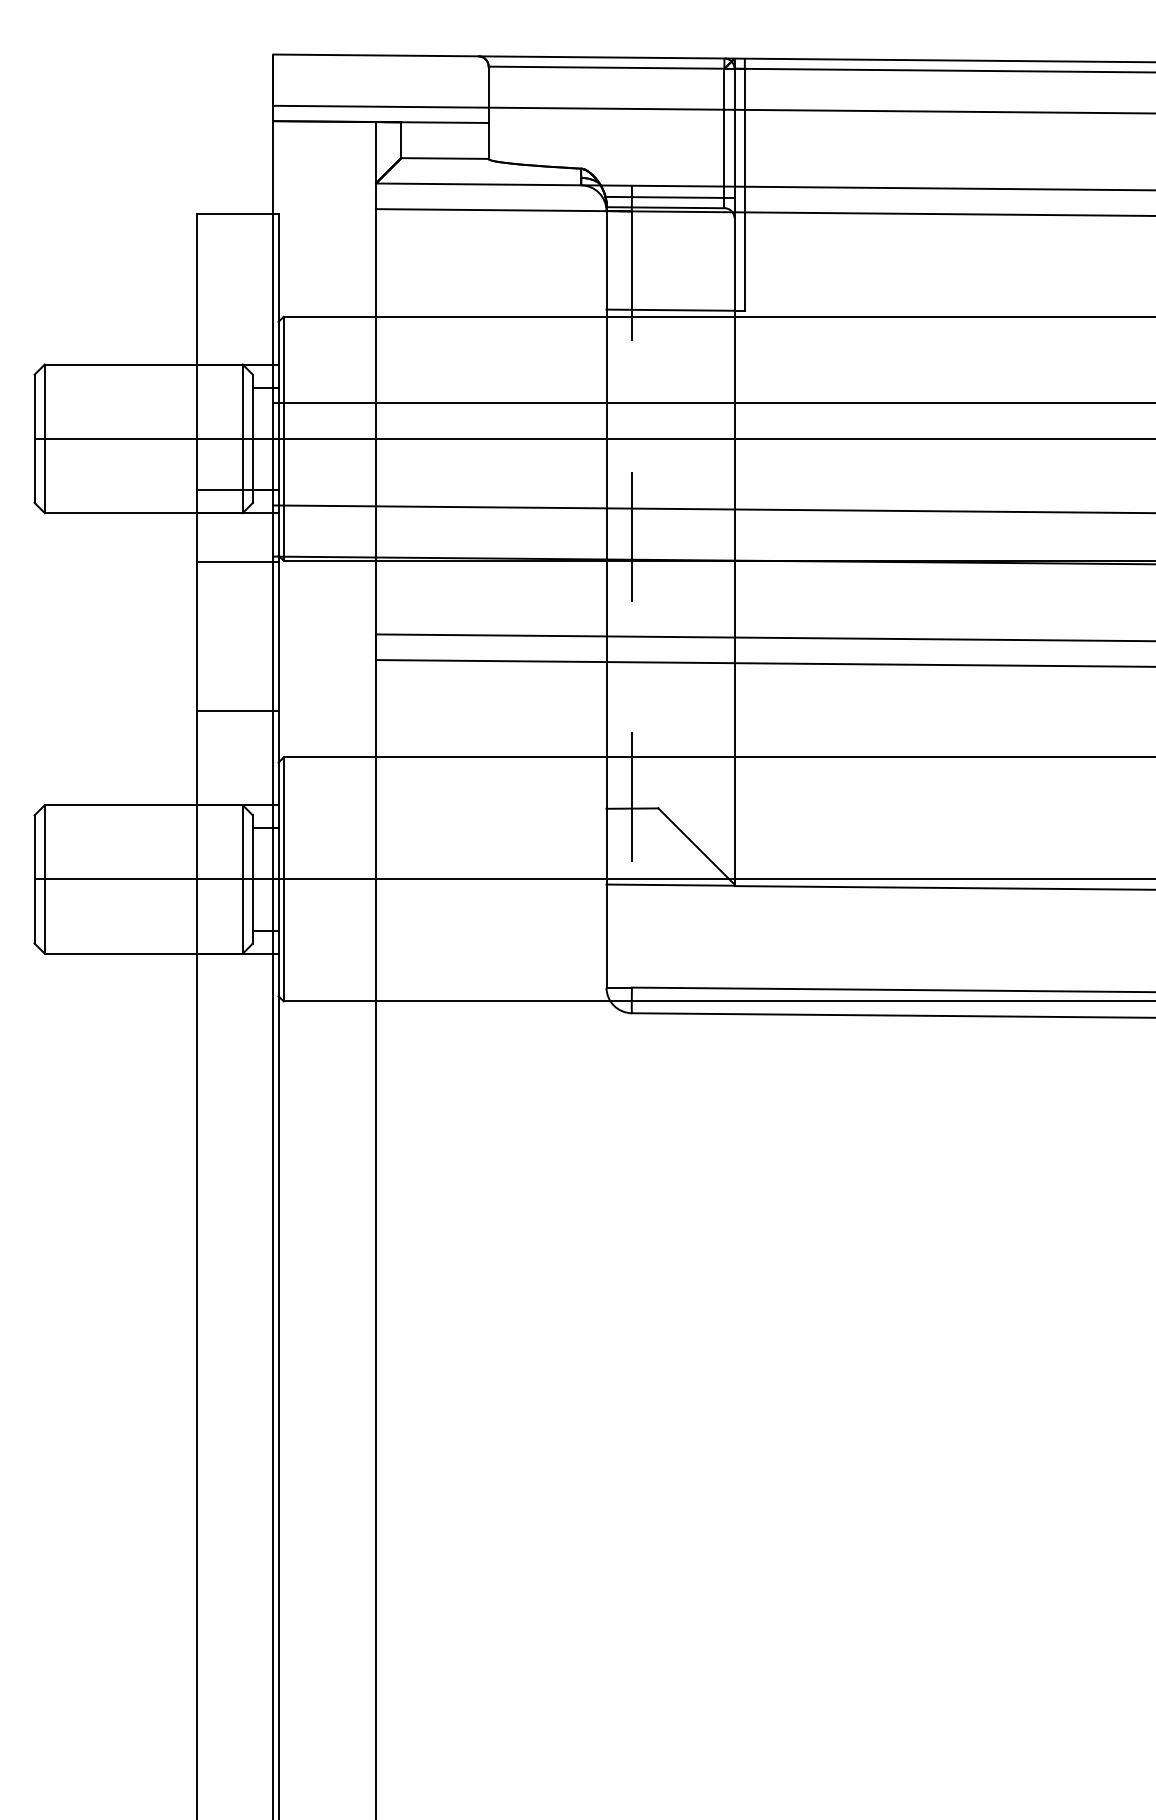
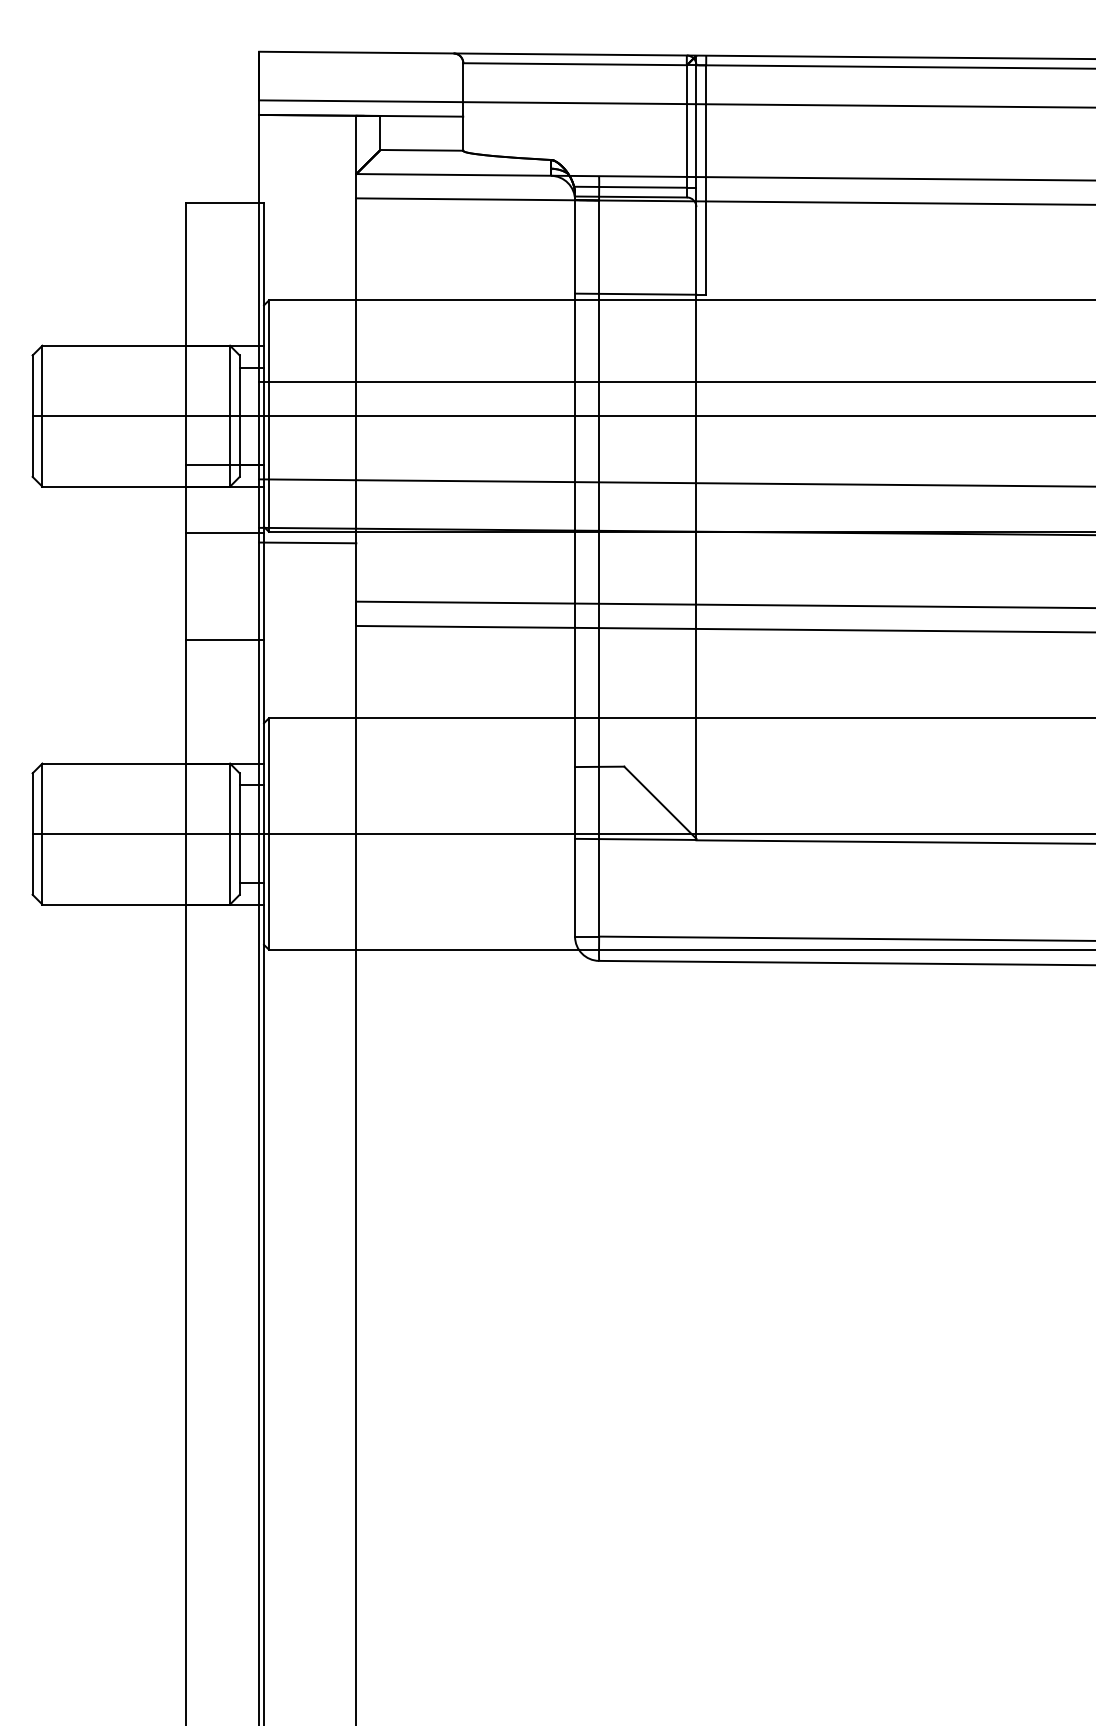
line: (324, 572) -> (307, 542), added
line: (632, 600) -> (599, 569), dashed -> solid
line: (237, 711) -> (225, 640), moved

